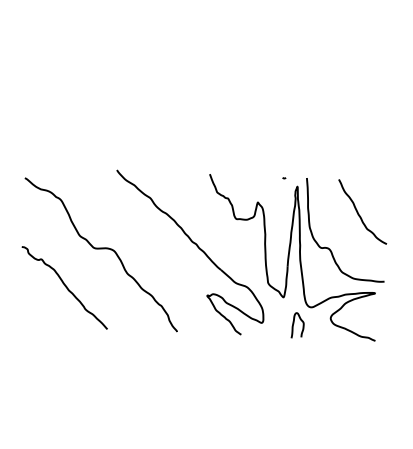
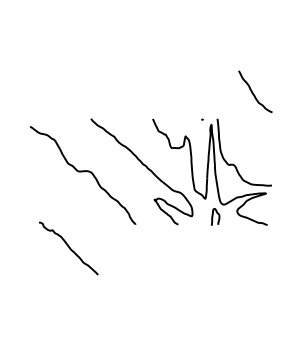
curve: (359, 212) -> (253, 92), moved
curve: (64, 286) -> (68, 247), moved

